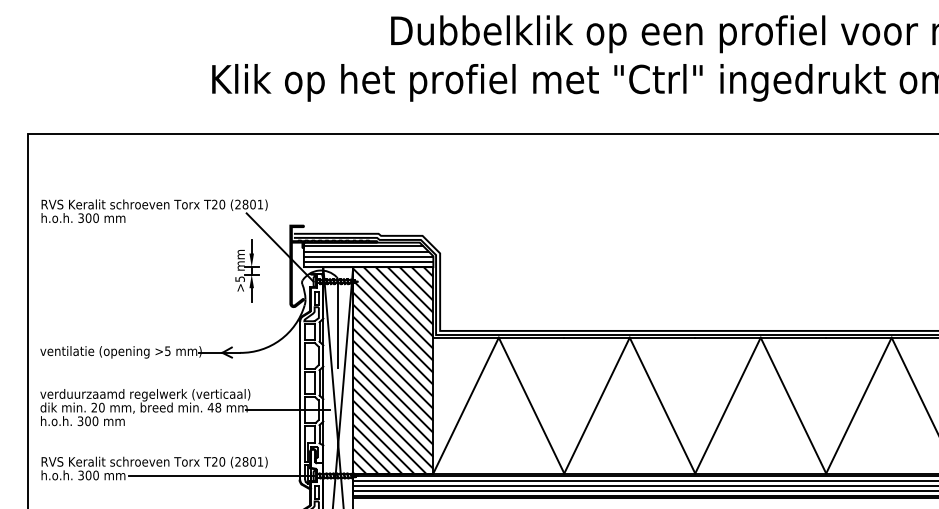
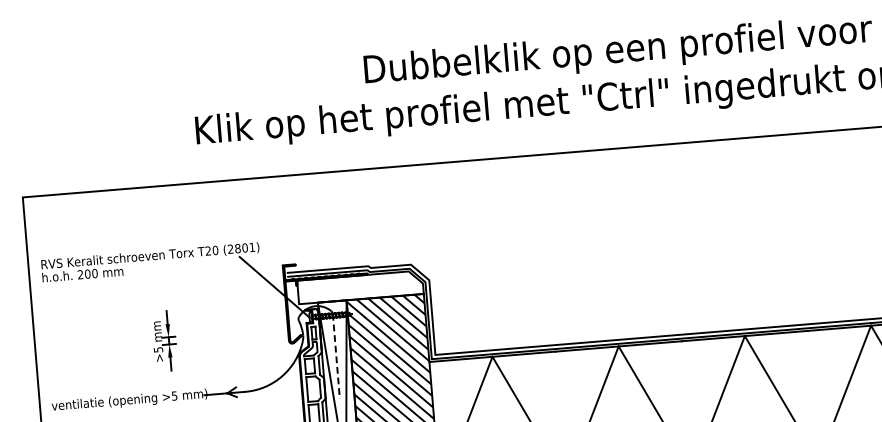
text: (80, 218) -> (79, 275), 300 -> 200
hatch: (368, 256) -> (360, 288), removed
part: (247, 270) -> (164, 340), moved
line: (337, 324) -> (336, 356), solid -> dashed

